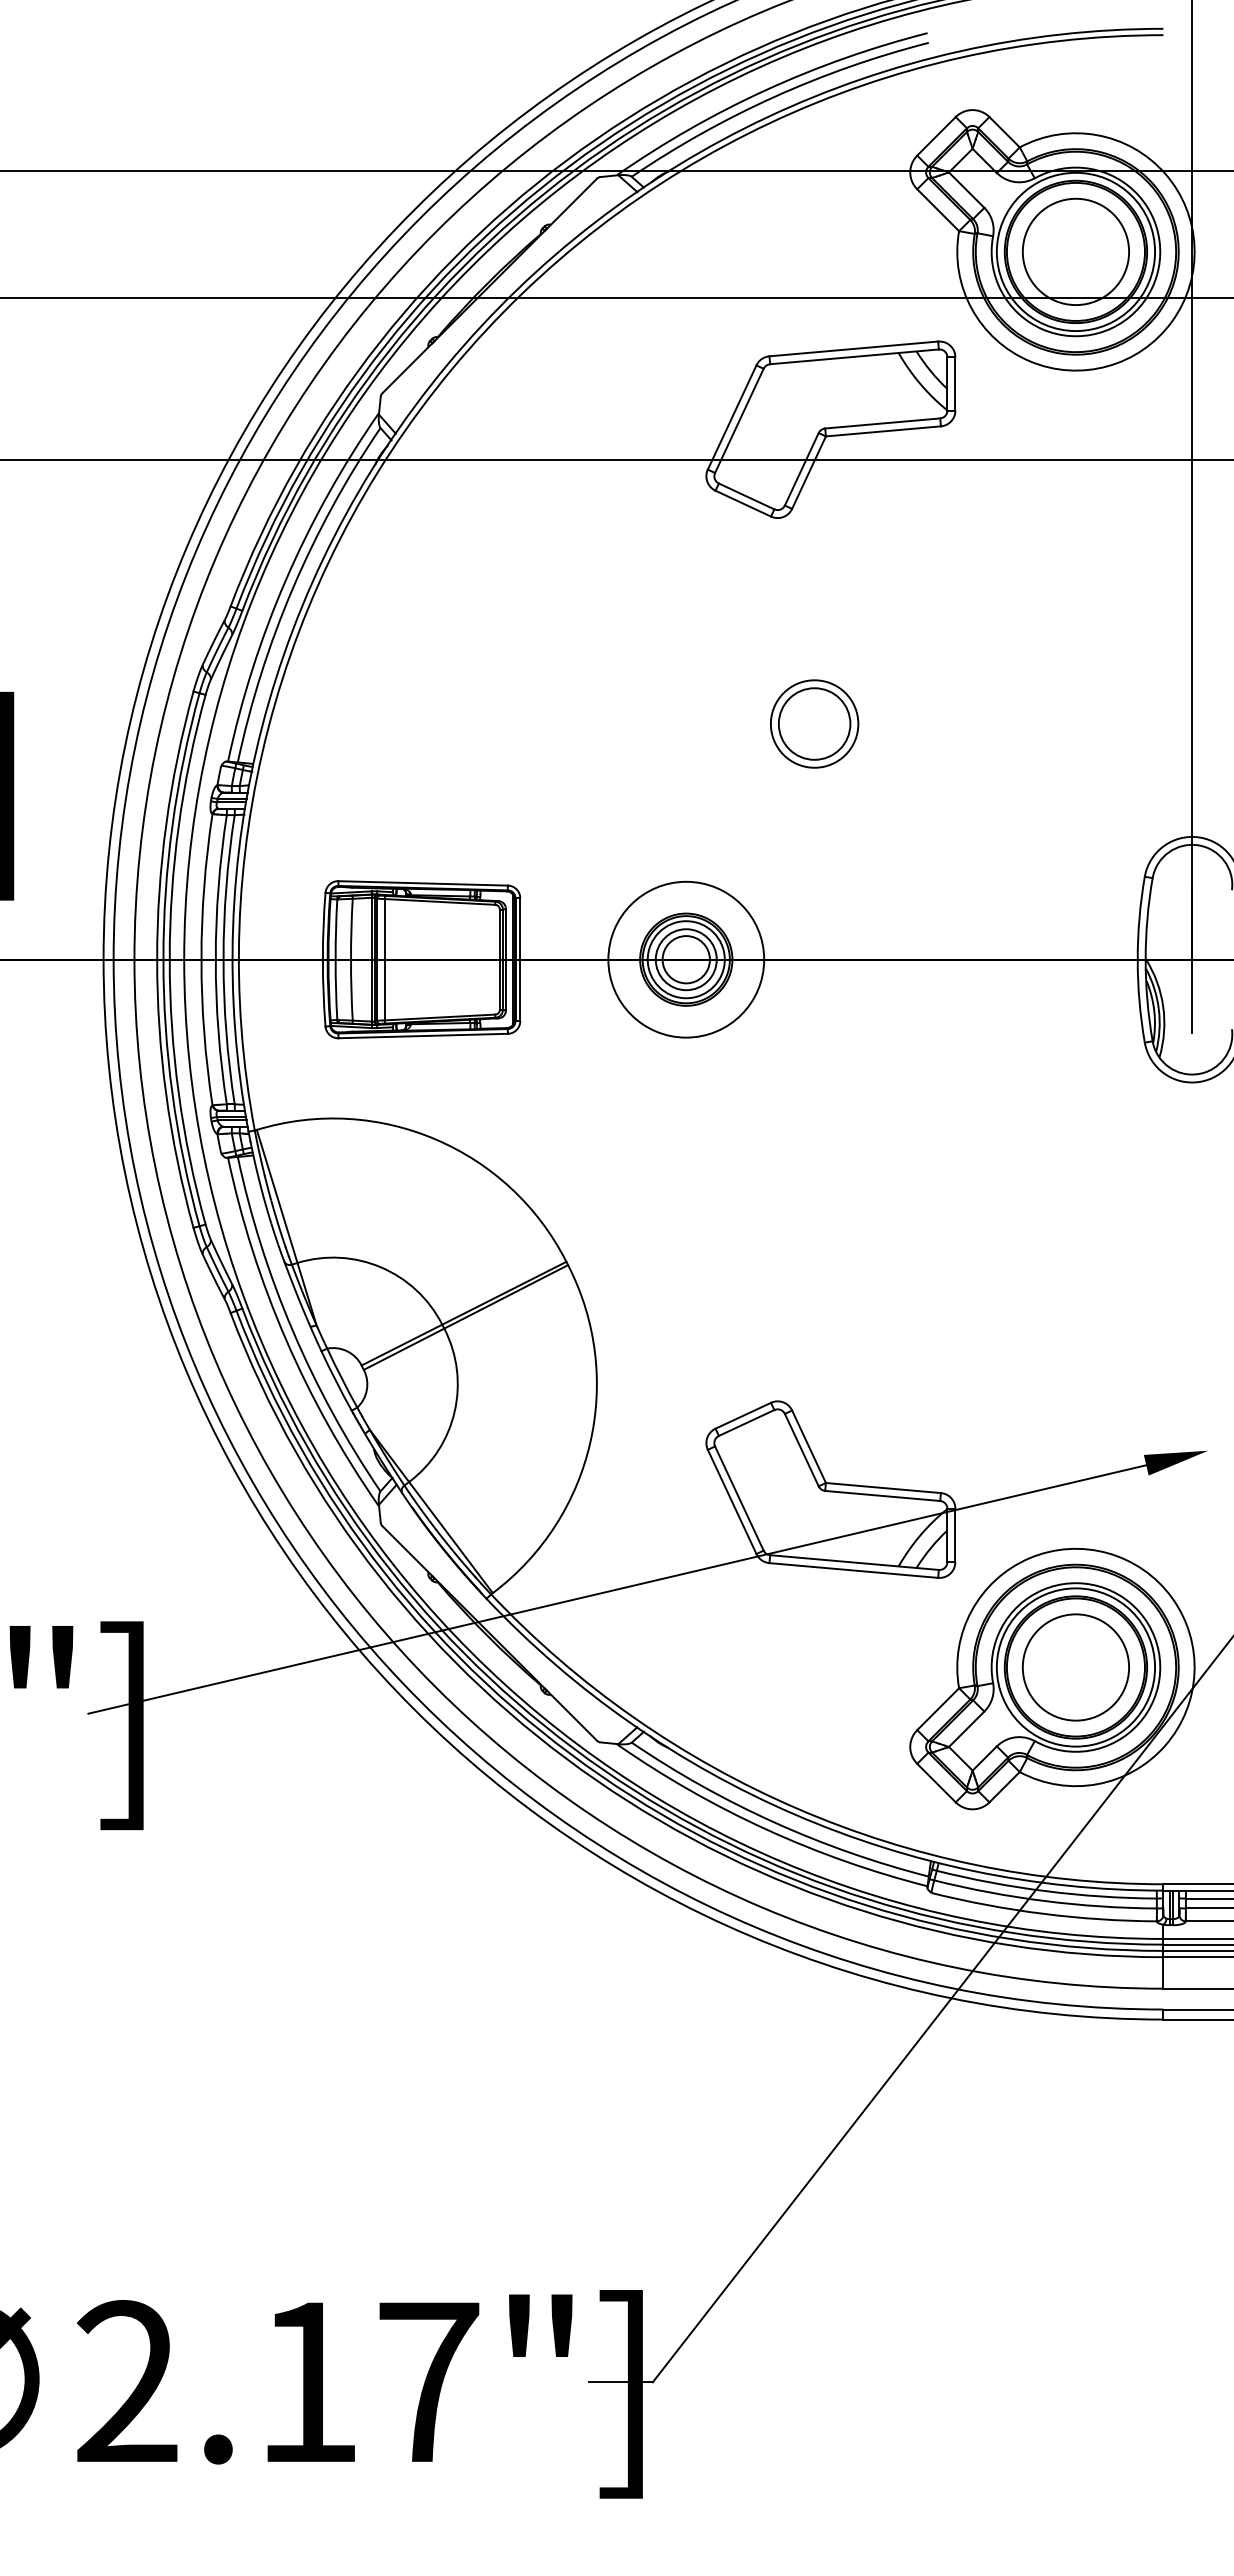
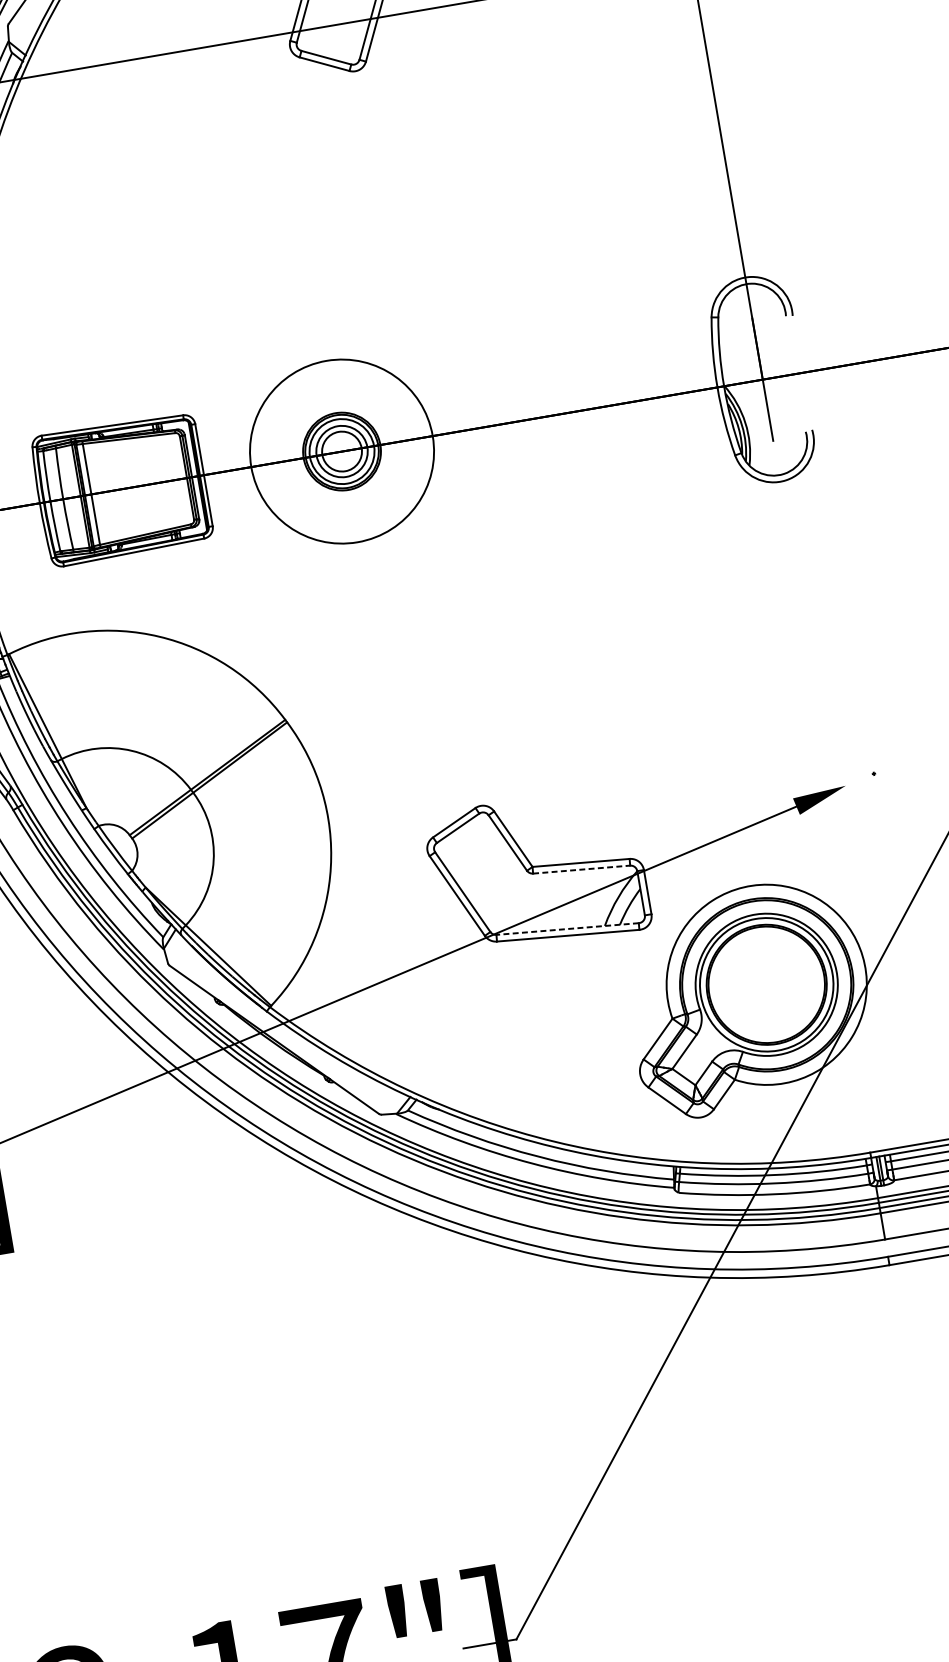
part: (814, 723) -> (415, 236), removed
circle: (686, 959) -> (342, 451), size x1.4
line: (882, 1495) -> (581, 869), solid -> dashed
line: (854, 1562) -> (567, 928), solid -> dashed
circle: (1075, 1667) -> (766, 984), removed

